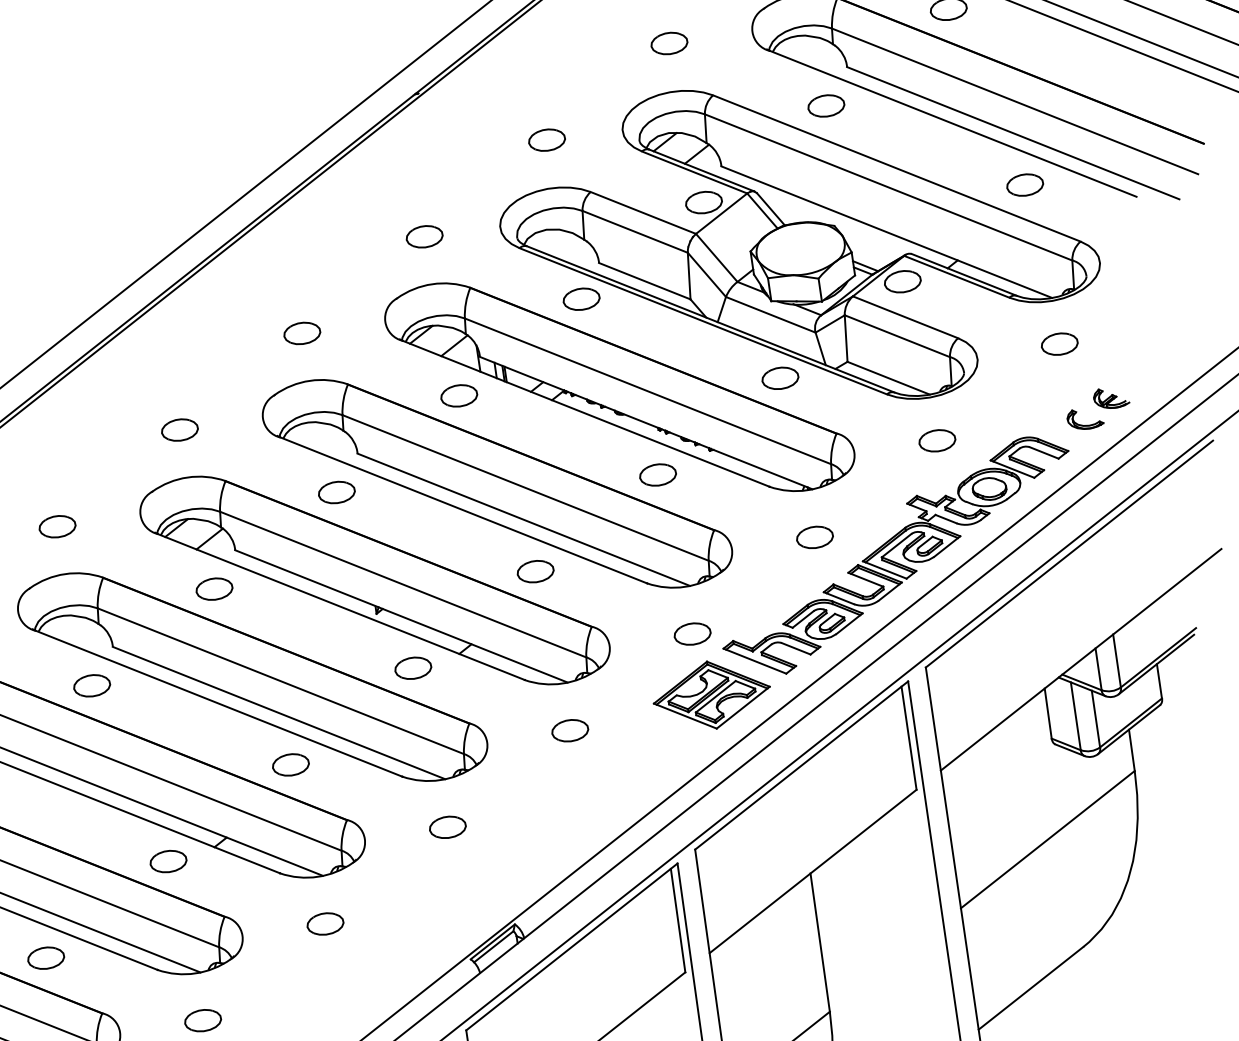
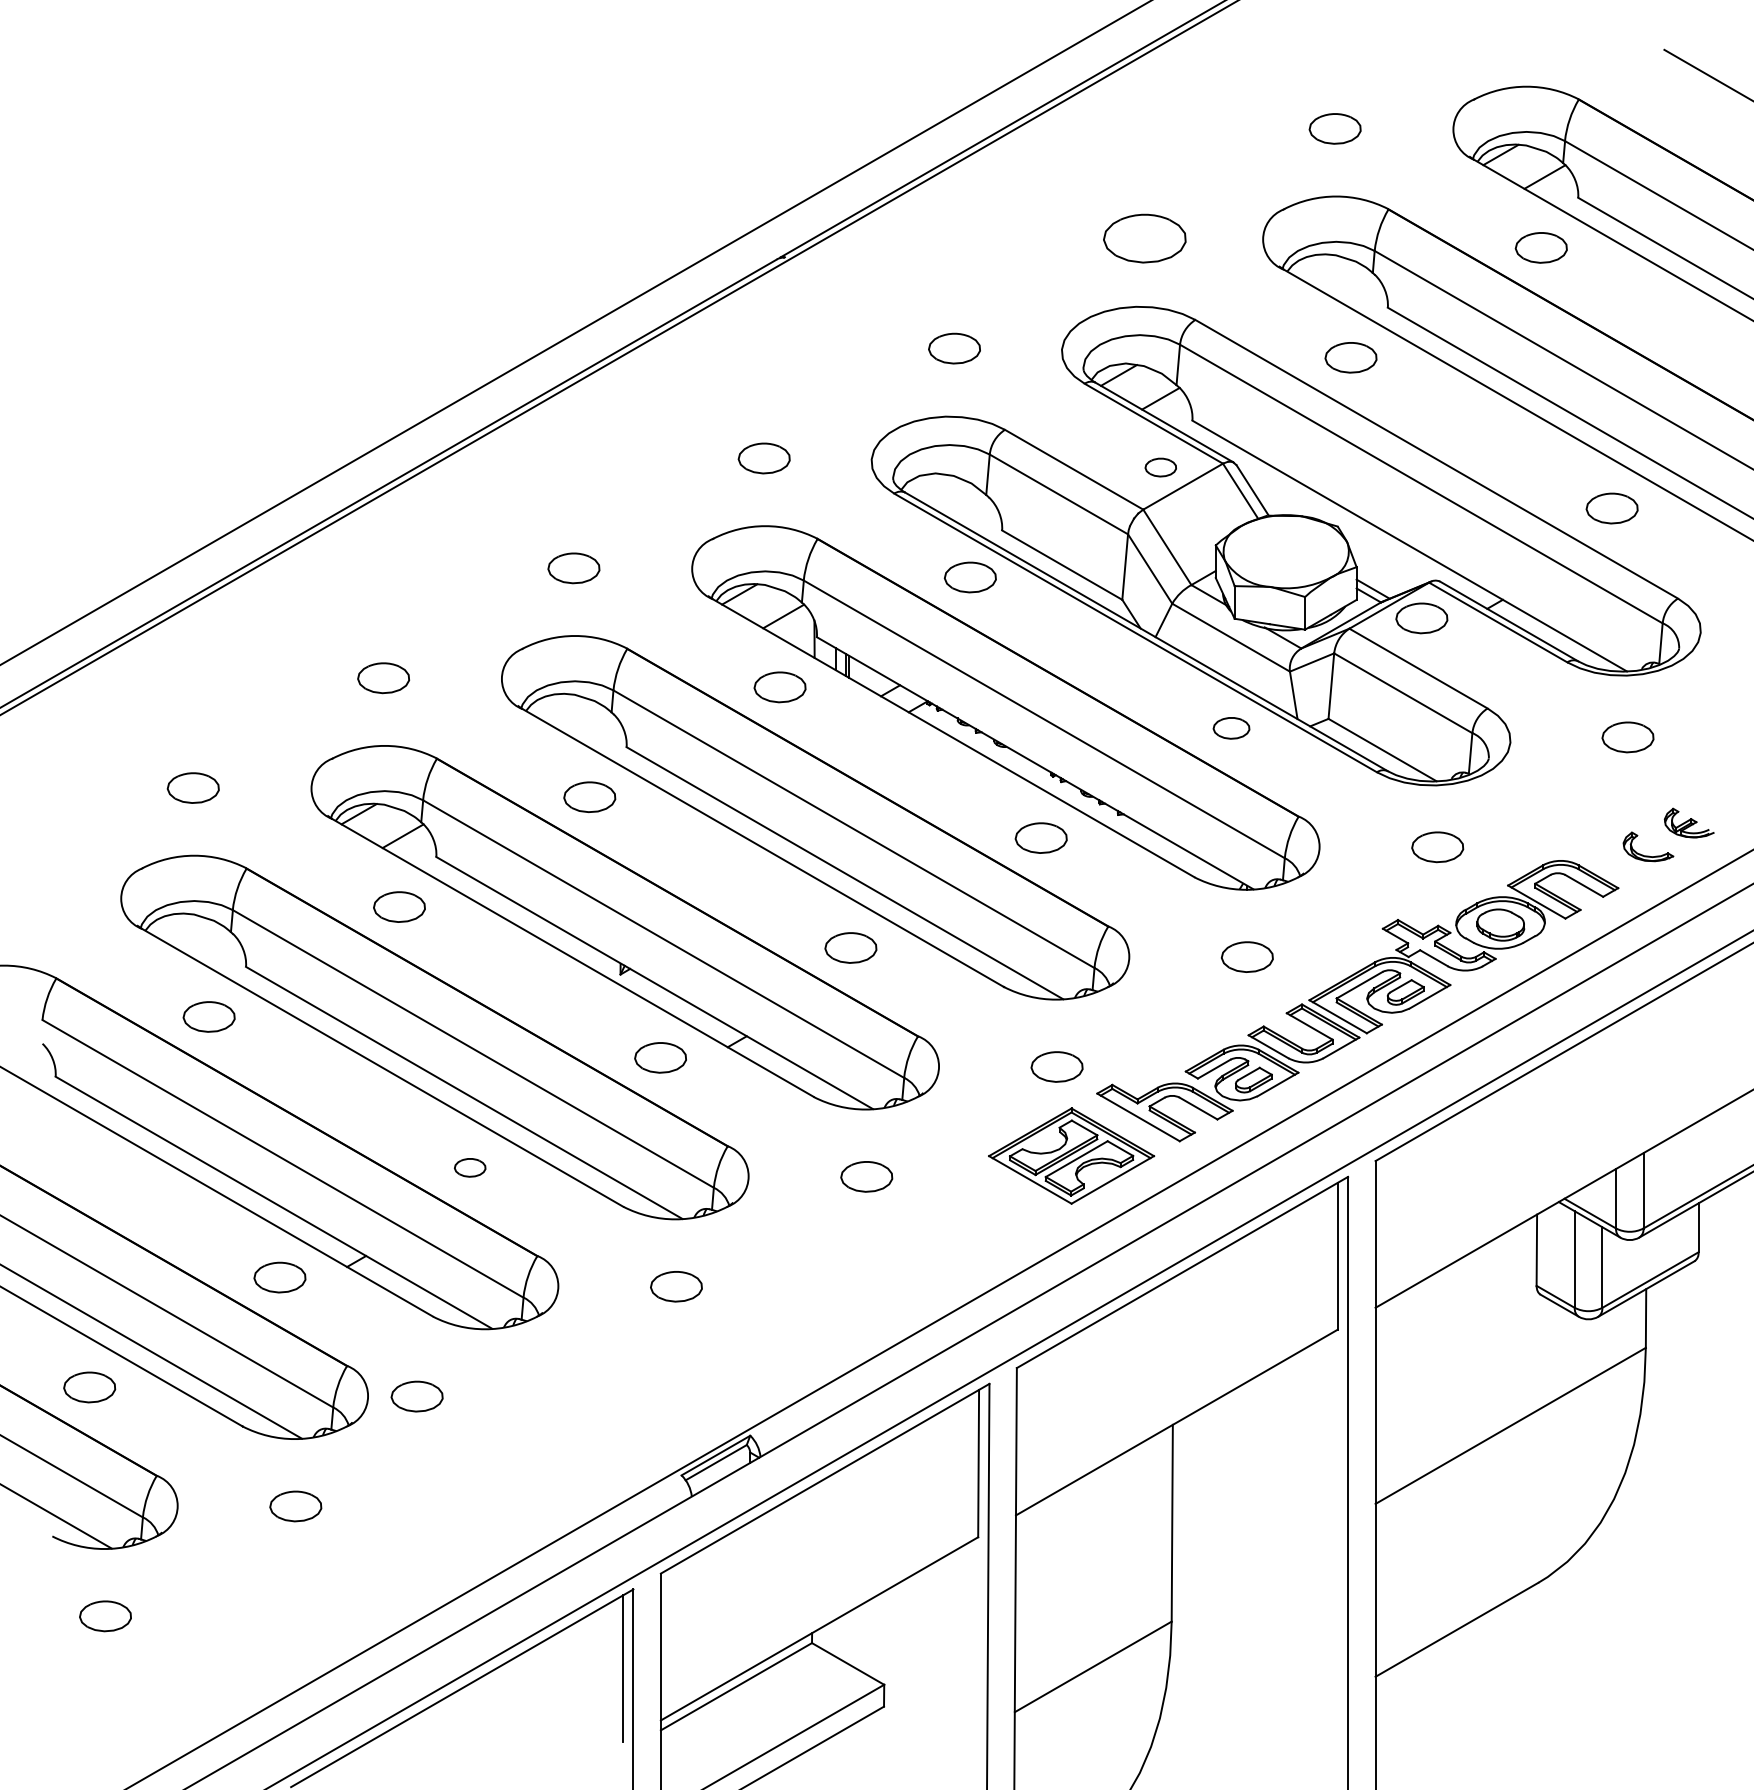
part: (669, 43) -> (1144, 238), size x1.6
part: (703, 202) -> (1160, 467), size x0.6
part: (780, 378) -> (1231, 728), size x0.7
part: (290, 764) -> (469, 1167), size x0.6
part: (324, 924) -> (416, 1396), moved

